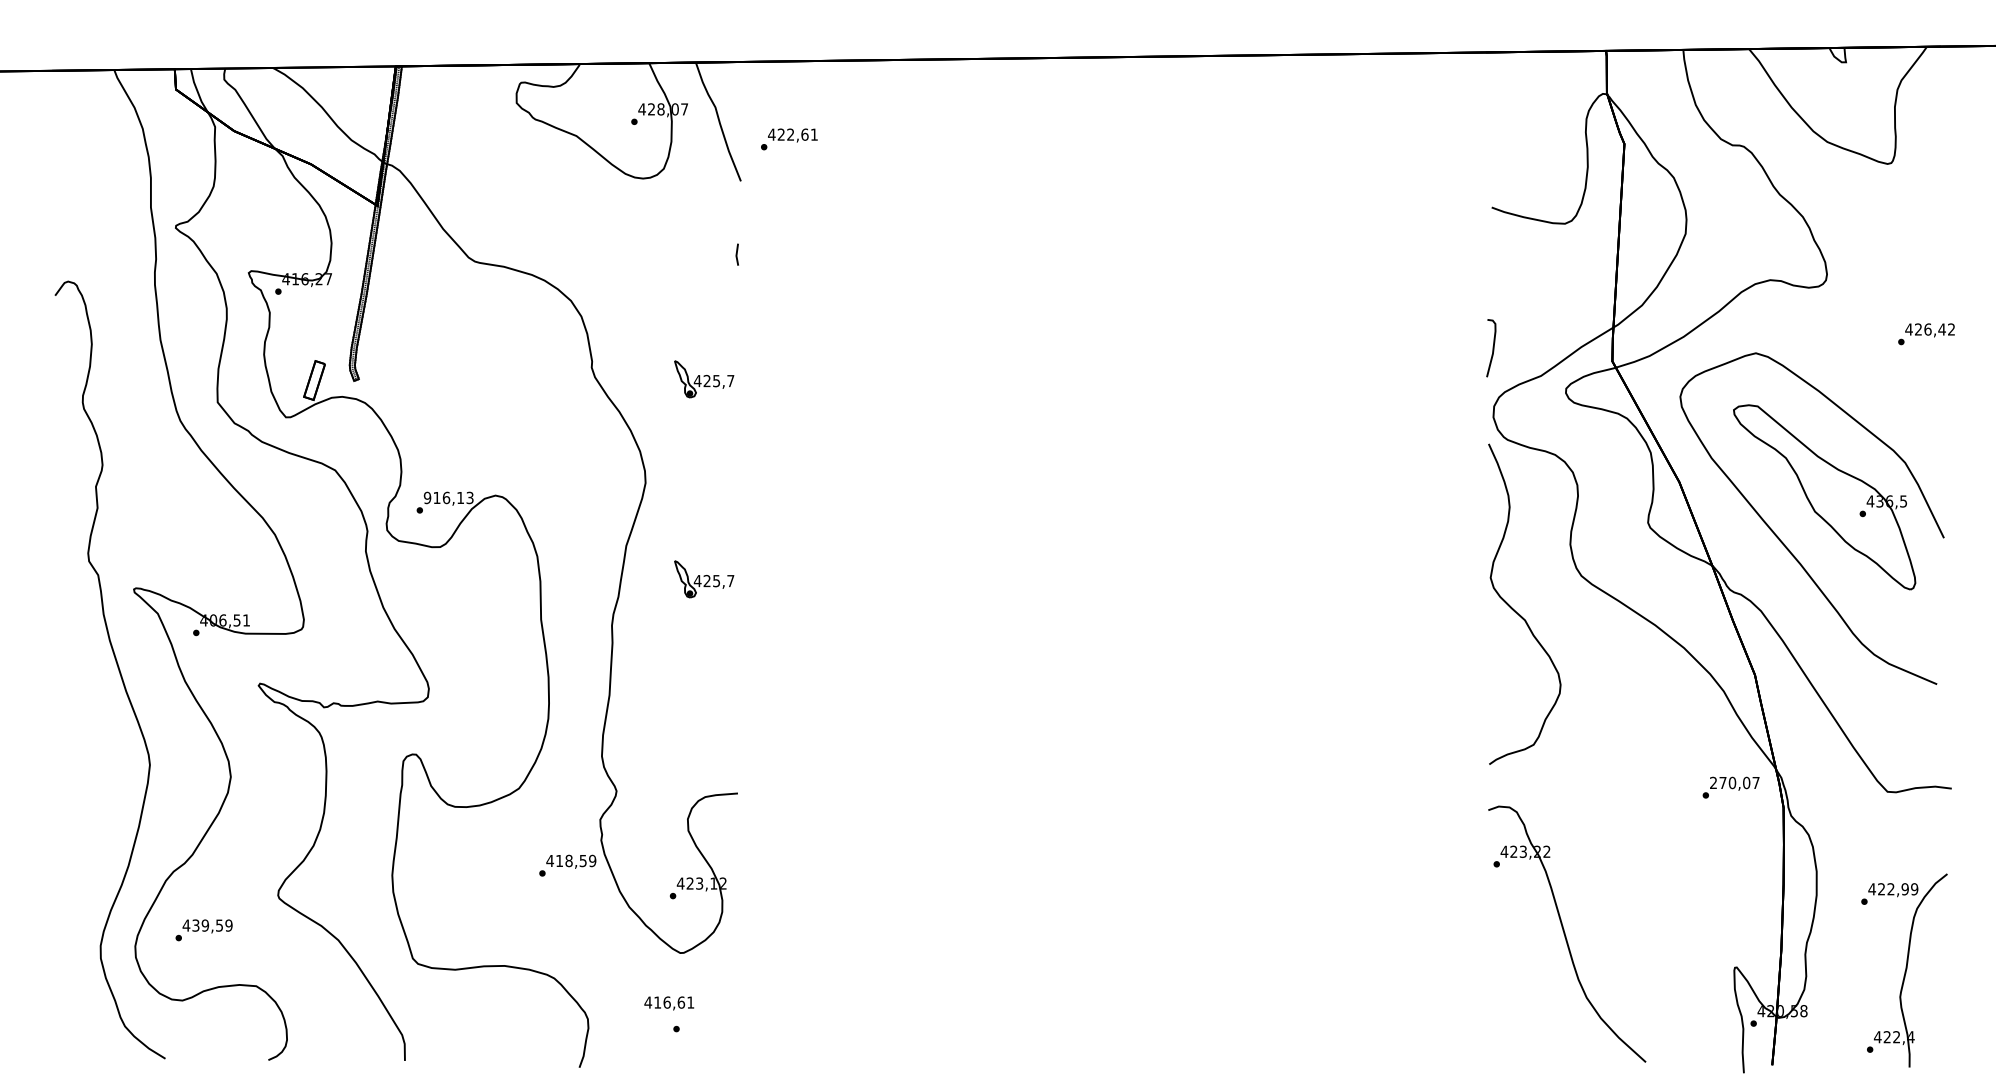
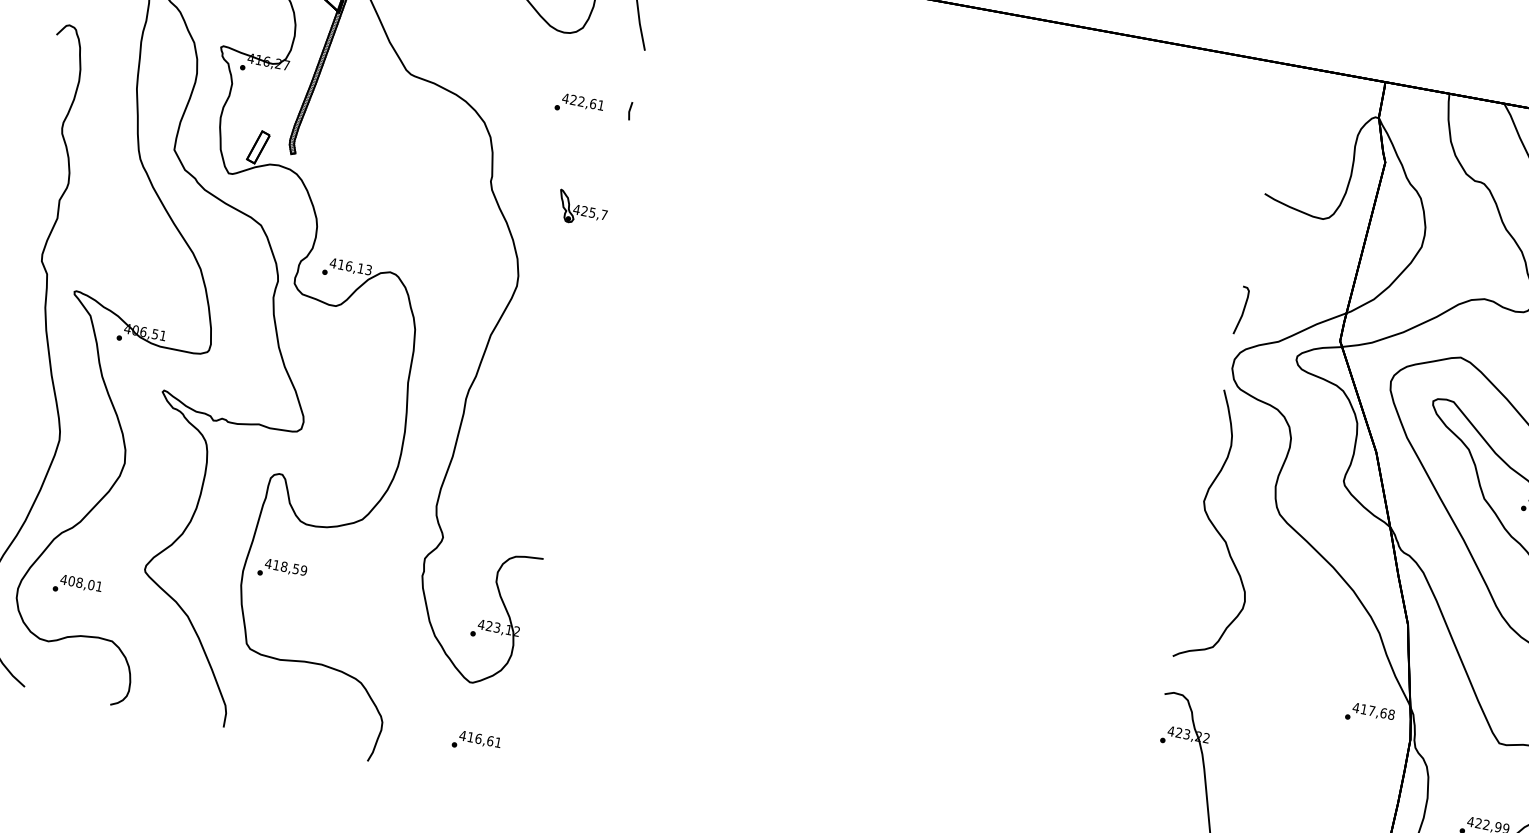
text: (789, 139) -> (579, 105), moved
text: (427, 497) -> (333, 262), 916,13 -> 416,13
part: (704, 579) -> (550, 375), removed
text: (1734, 782) -> (1373, 710), 270,07 -> 417,68
text: (567, 865) -> (282, 570), moved
text: (212, 925) -> (85, 583), 439,59 -> 408,01
text: (669, 1003) -> (480, 739), moved

